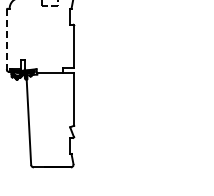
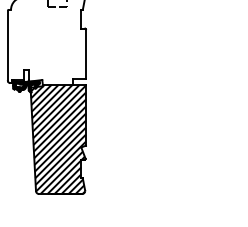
line: (6, 40) -> (7, 46), dashed -> solid
hatch: (50, 120) -> (58, 139), added

